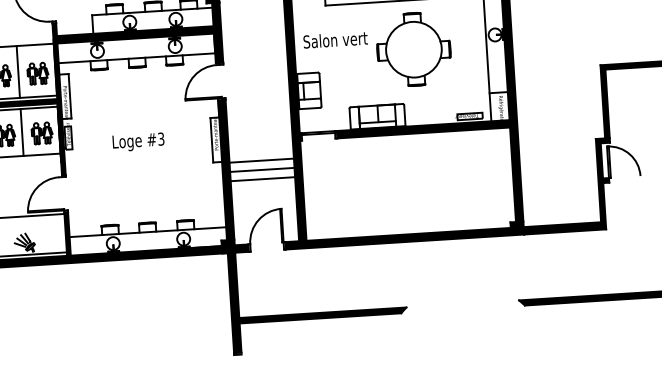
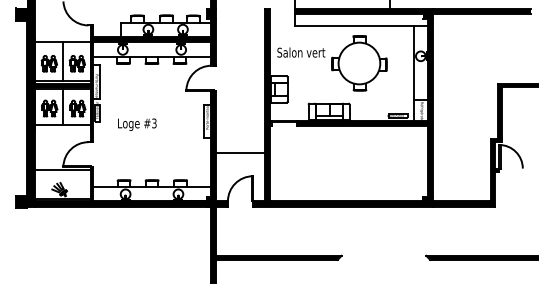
text: (138, 141) -> (137, 124), moved
line: (261, 160) -> (240, 139), removed
line: (262, 170) -> (240, 146), removed

